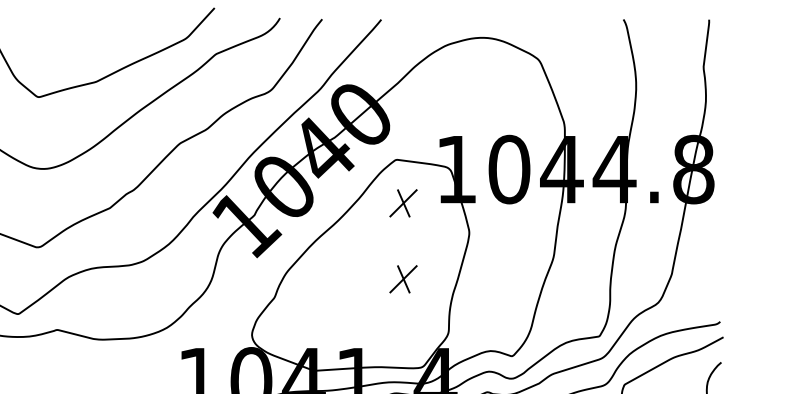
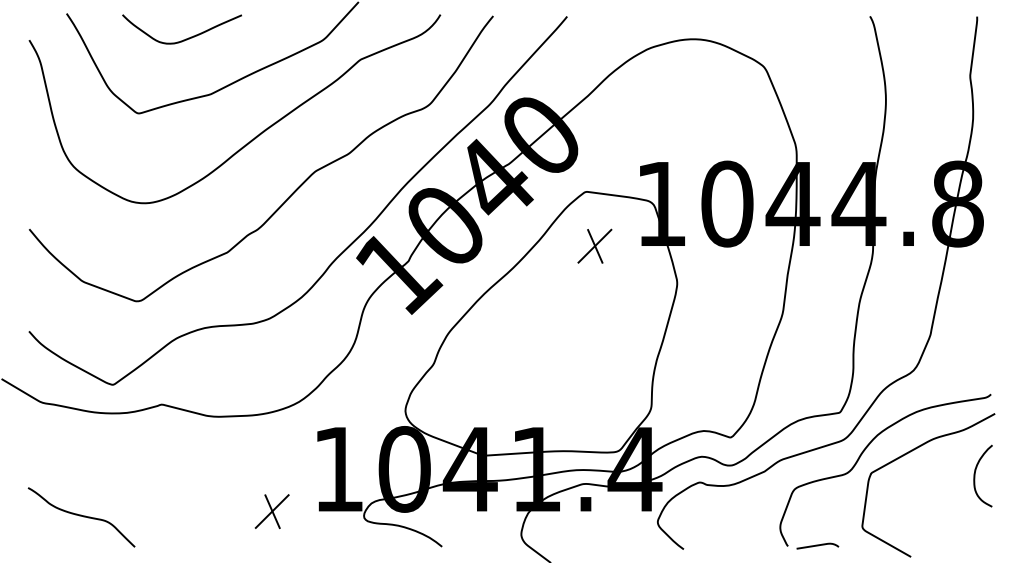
curve: (74, 37) -> (183, 39), added
part: (403, 278) -> (594, 340), removed

